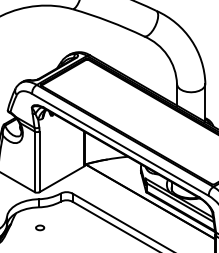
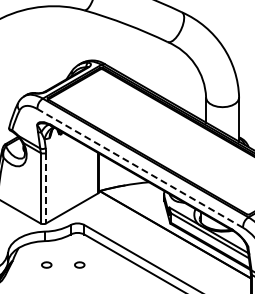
line: (120, 144) -> (140, 168), solid -> dashed
line: (39, 162) -> (46, 188), solid -> dashed
part: (68, 227) -> (79, 264), added

